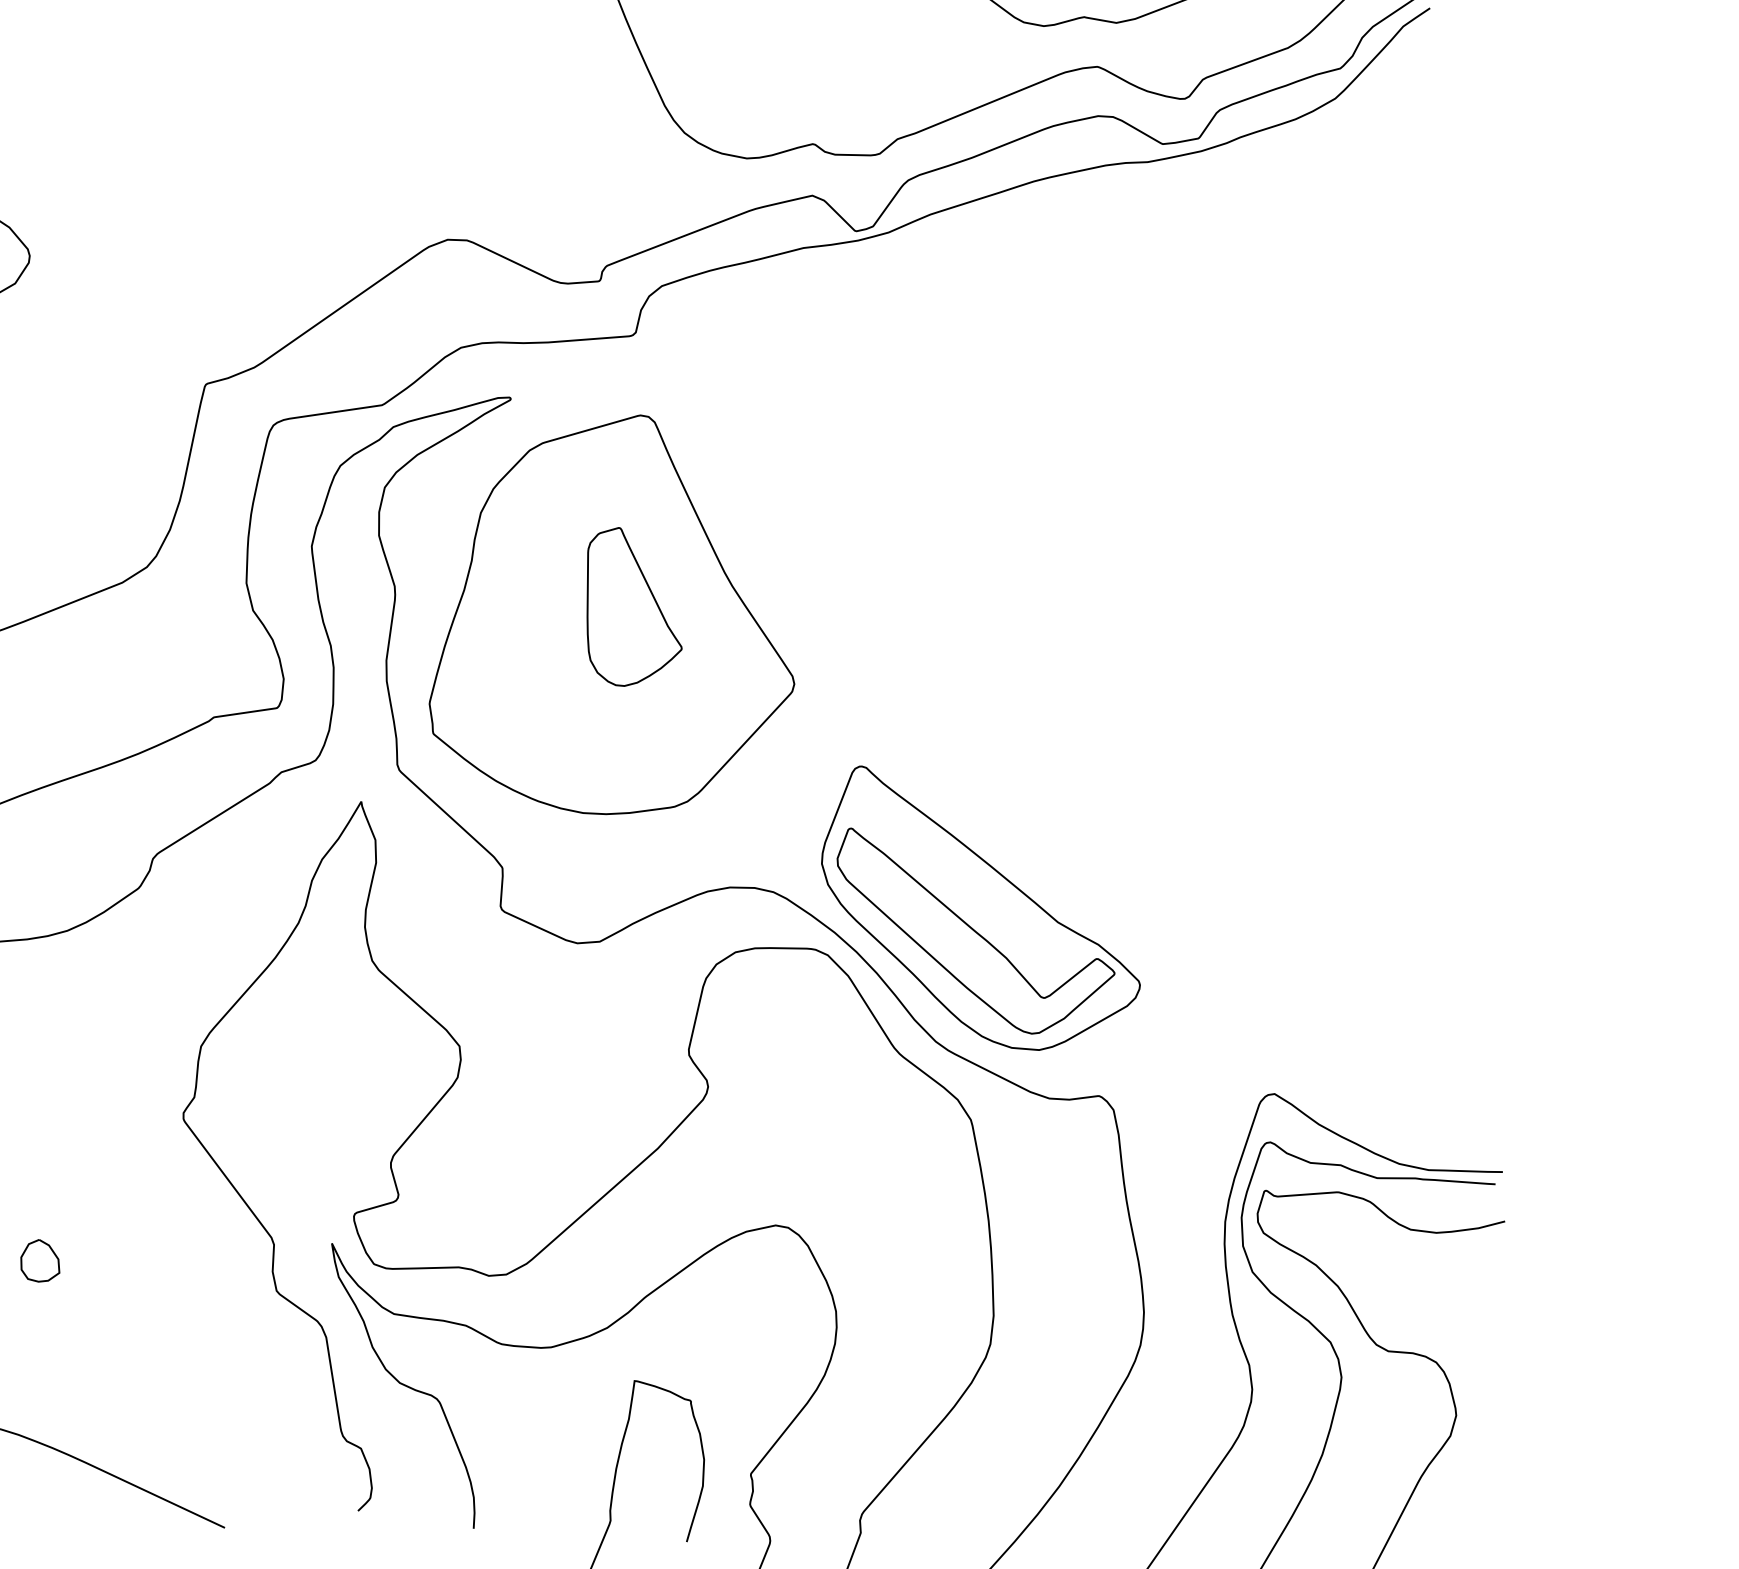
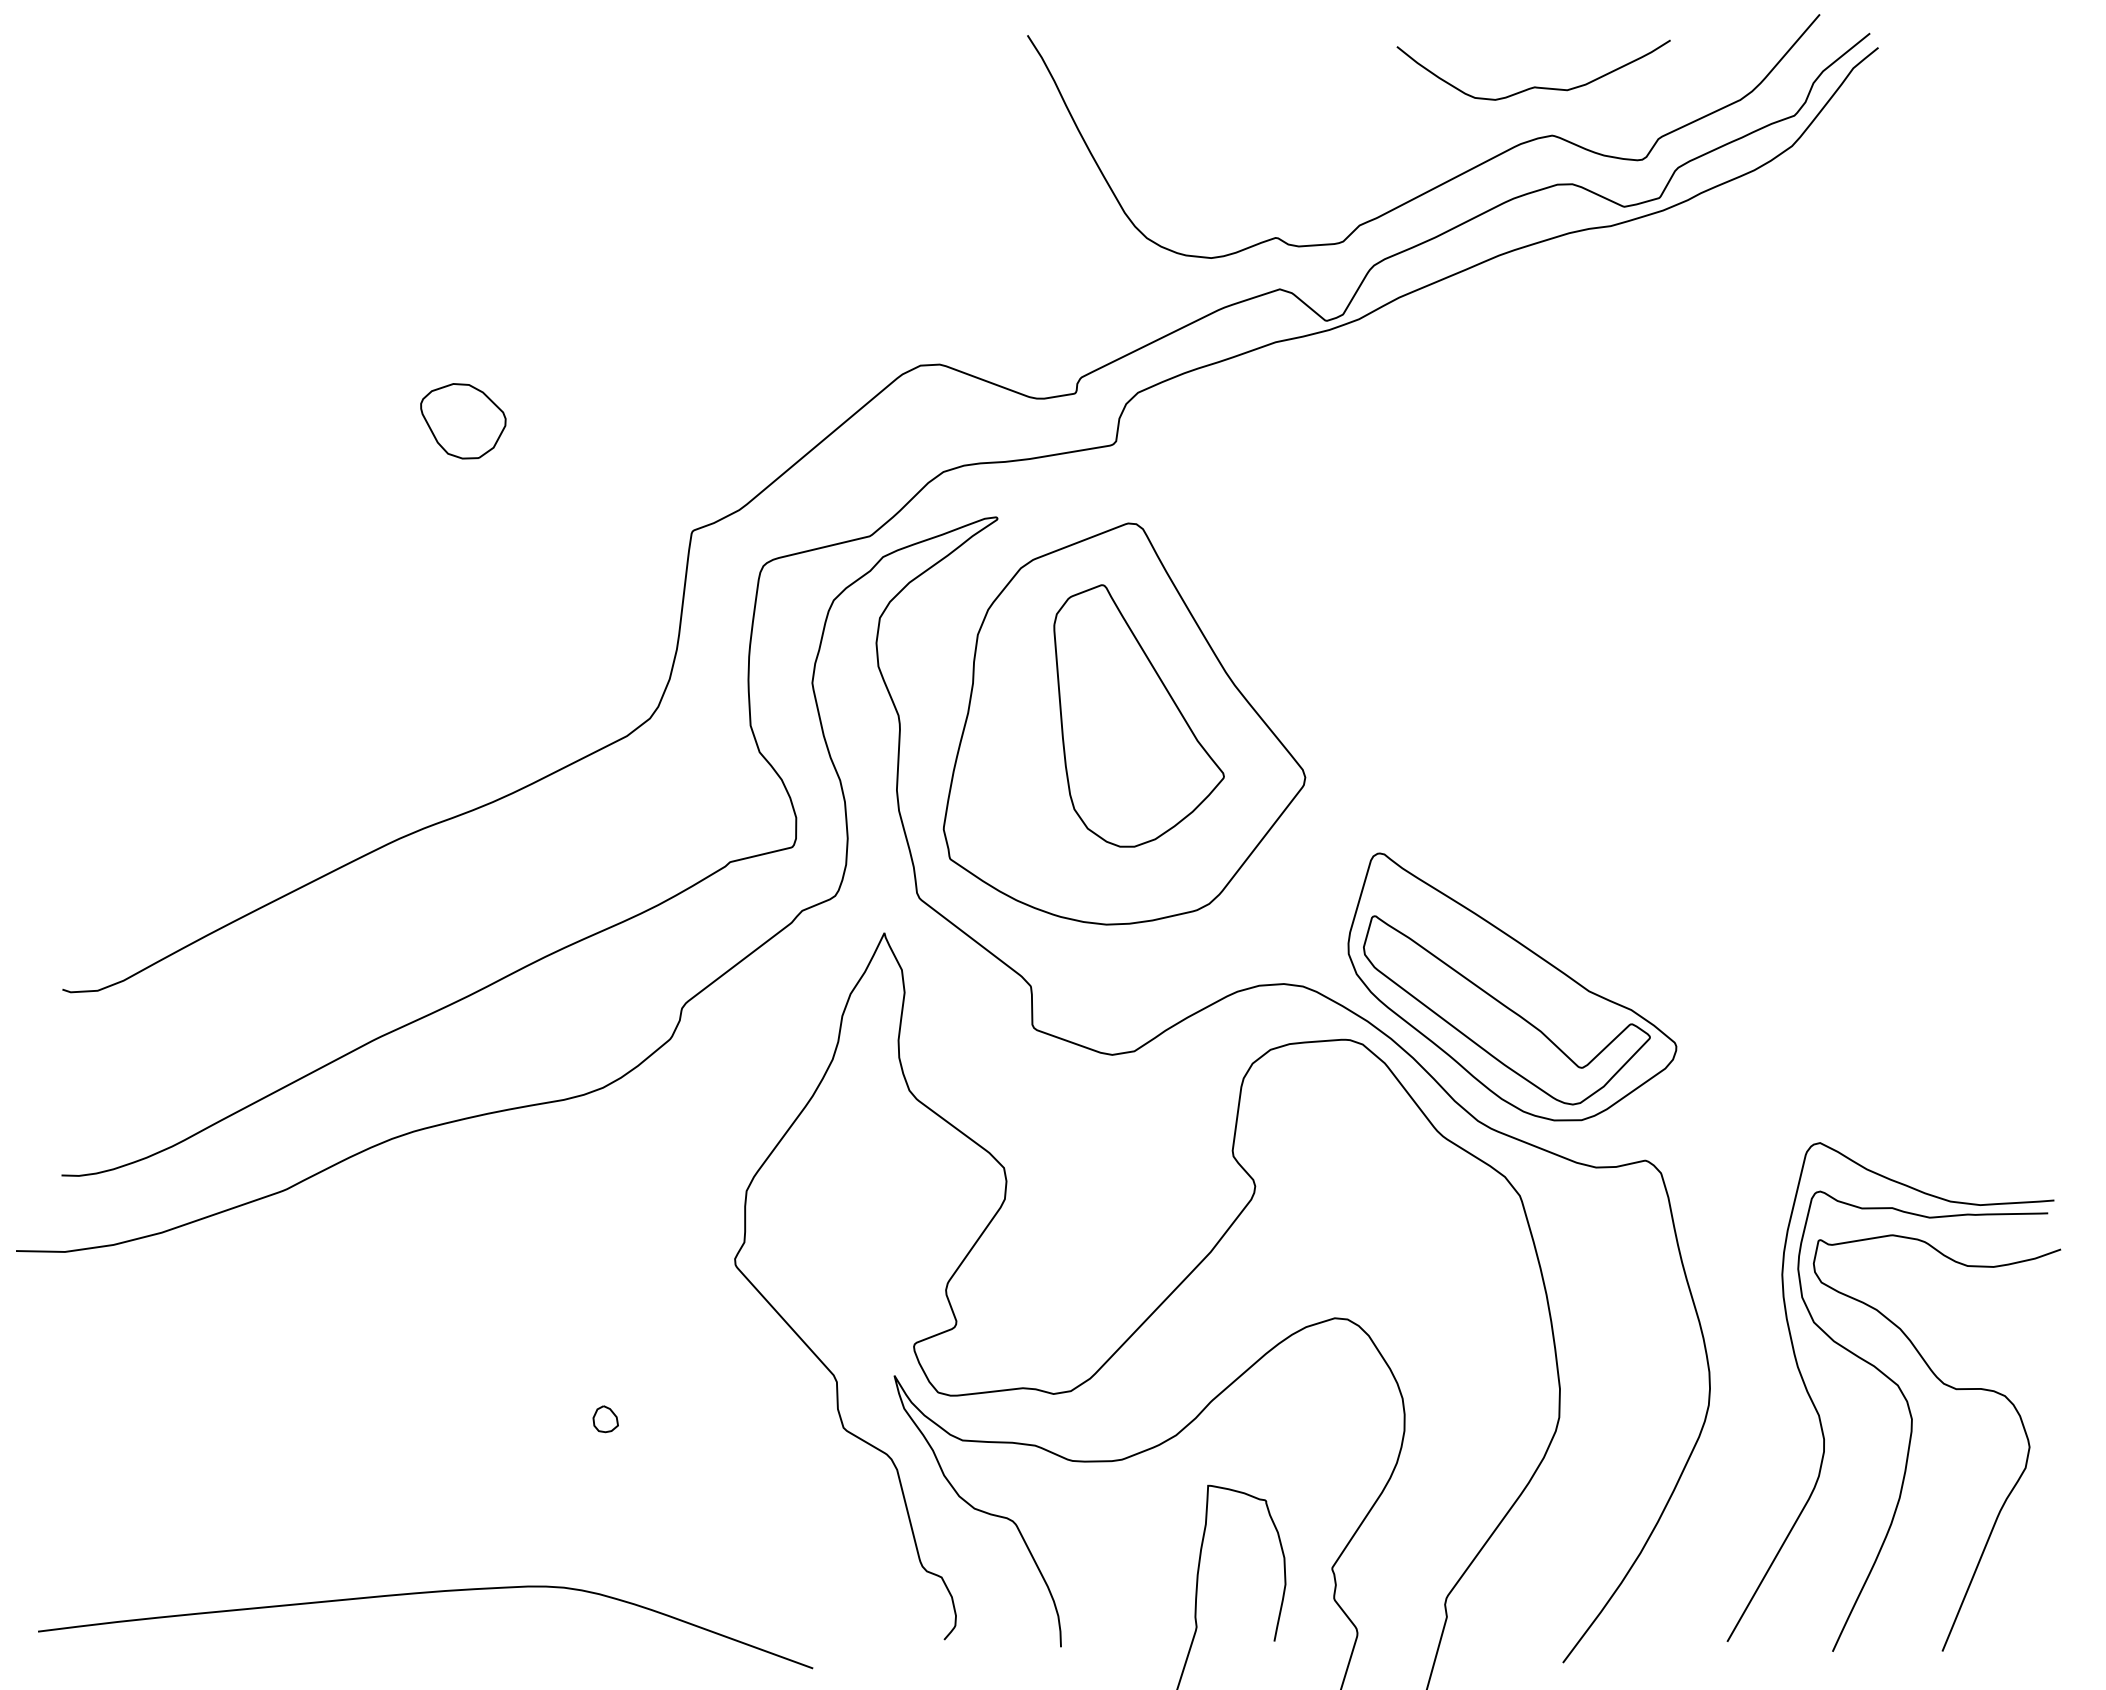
part: (633, 607) -> (1138, 715), size x1.67
part: (40, 1261) -> (605, 1419), size x0.62

